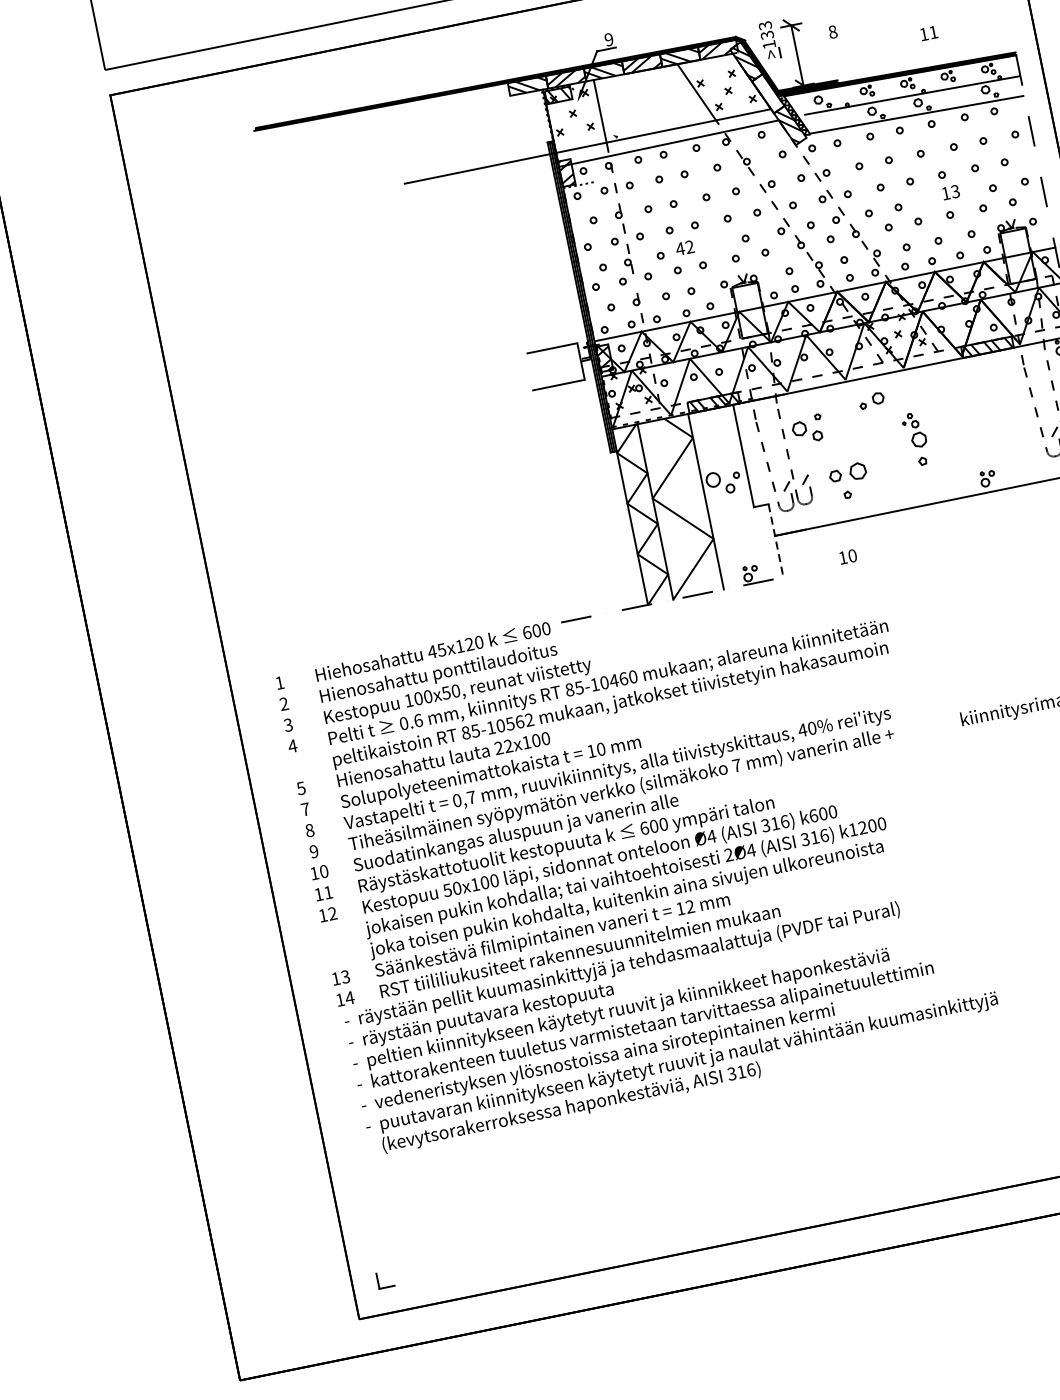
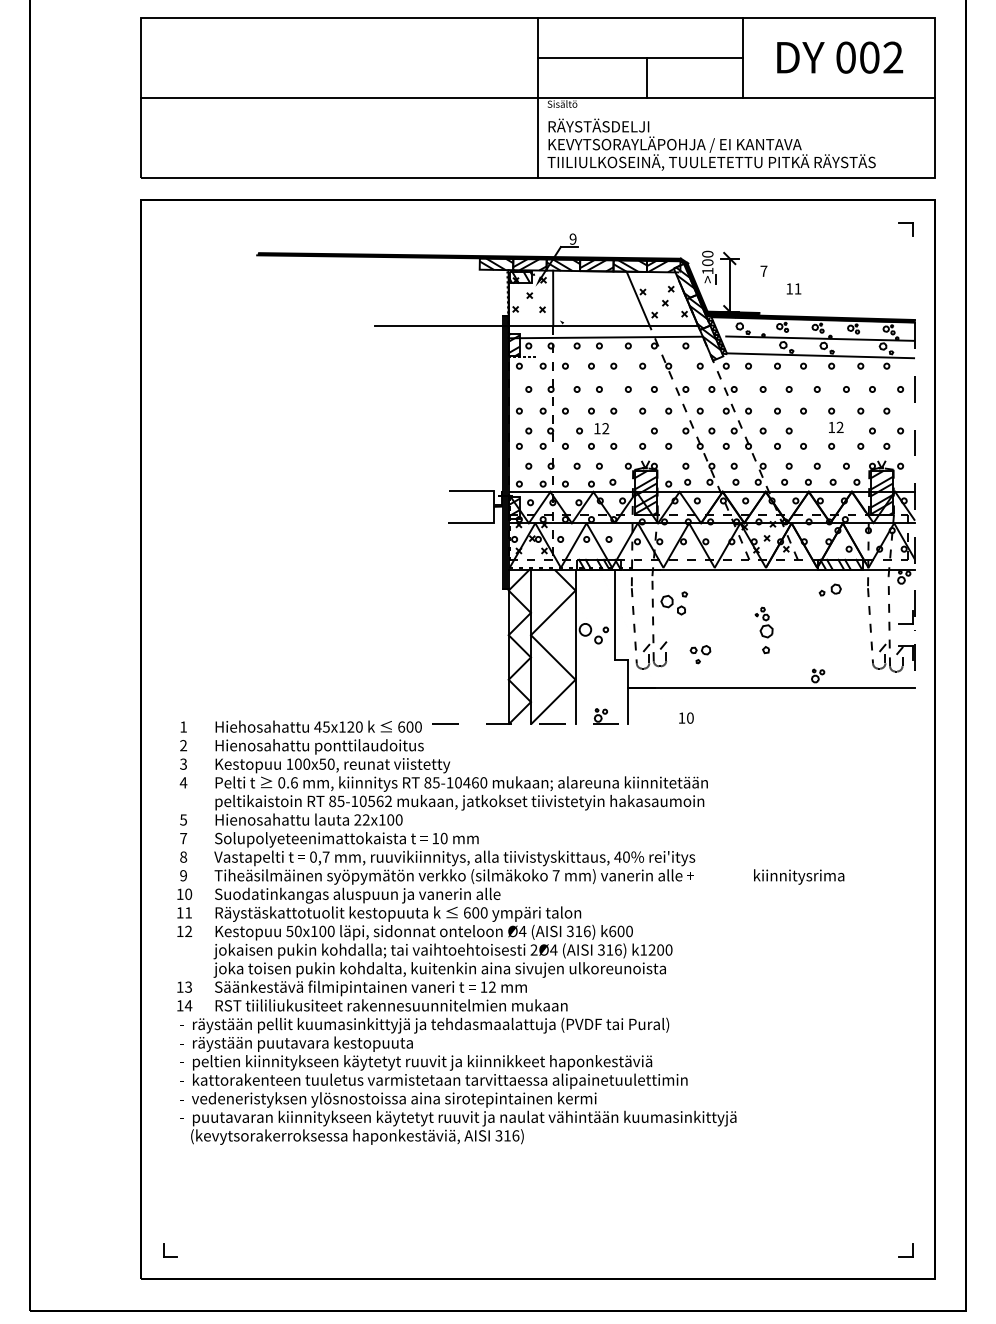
text: (766, 30) -> (707, 258), 133 -> 100
text: (832, 31) -> (763, 270), 8 -> 7
text: (928, 32) -> (793, 288), moved
hatch: (768, 95) -> (698, 313), added
text: (954, 191) -> (839, 427), 13 -> 12
text: (680, 248) -> (597, 428), 42 -> 12
hatch: (1017, 255) -> (881, 492), added
hatch: (749, 310) -> (645, 492), added
part: (870, 400) -> (829, 589), moved
part: (849, 481) -> (700, 654), size x0.62
line: (776, 541) -> (628, 692), dashed -> solid

